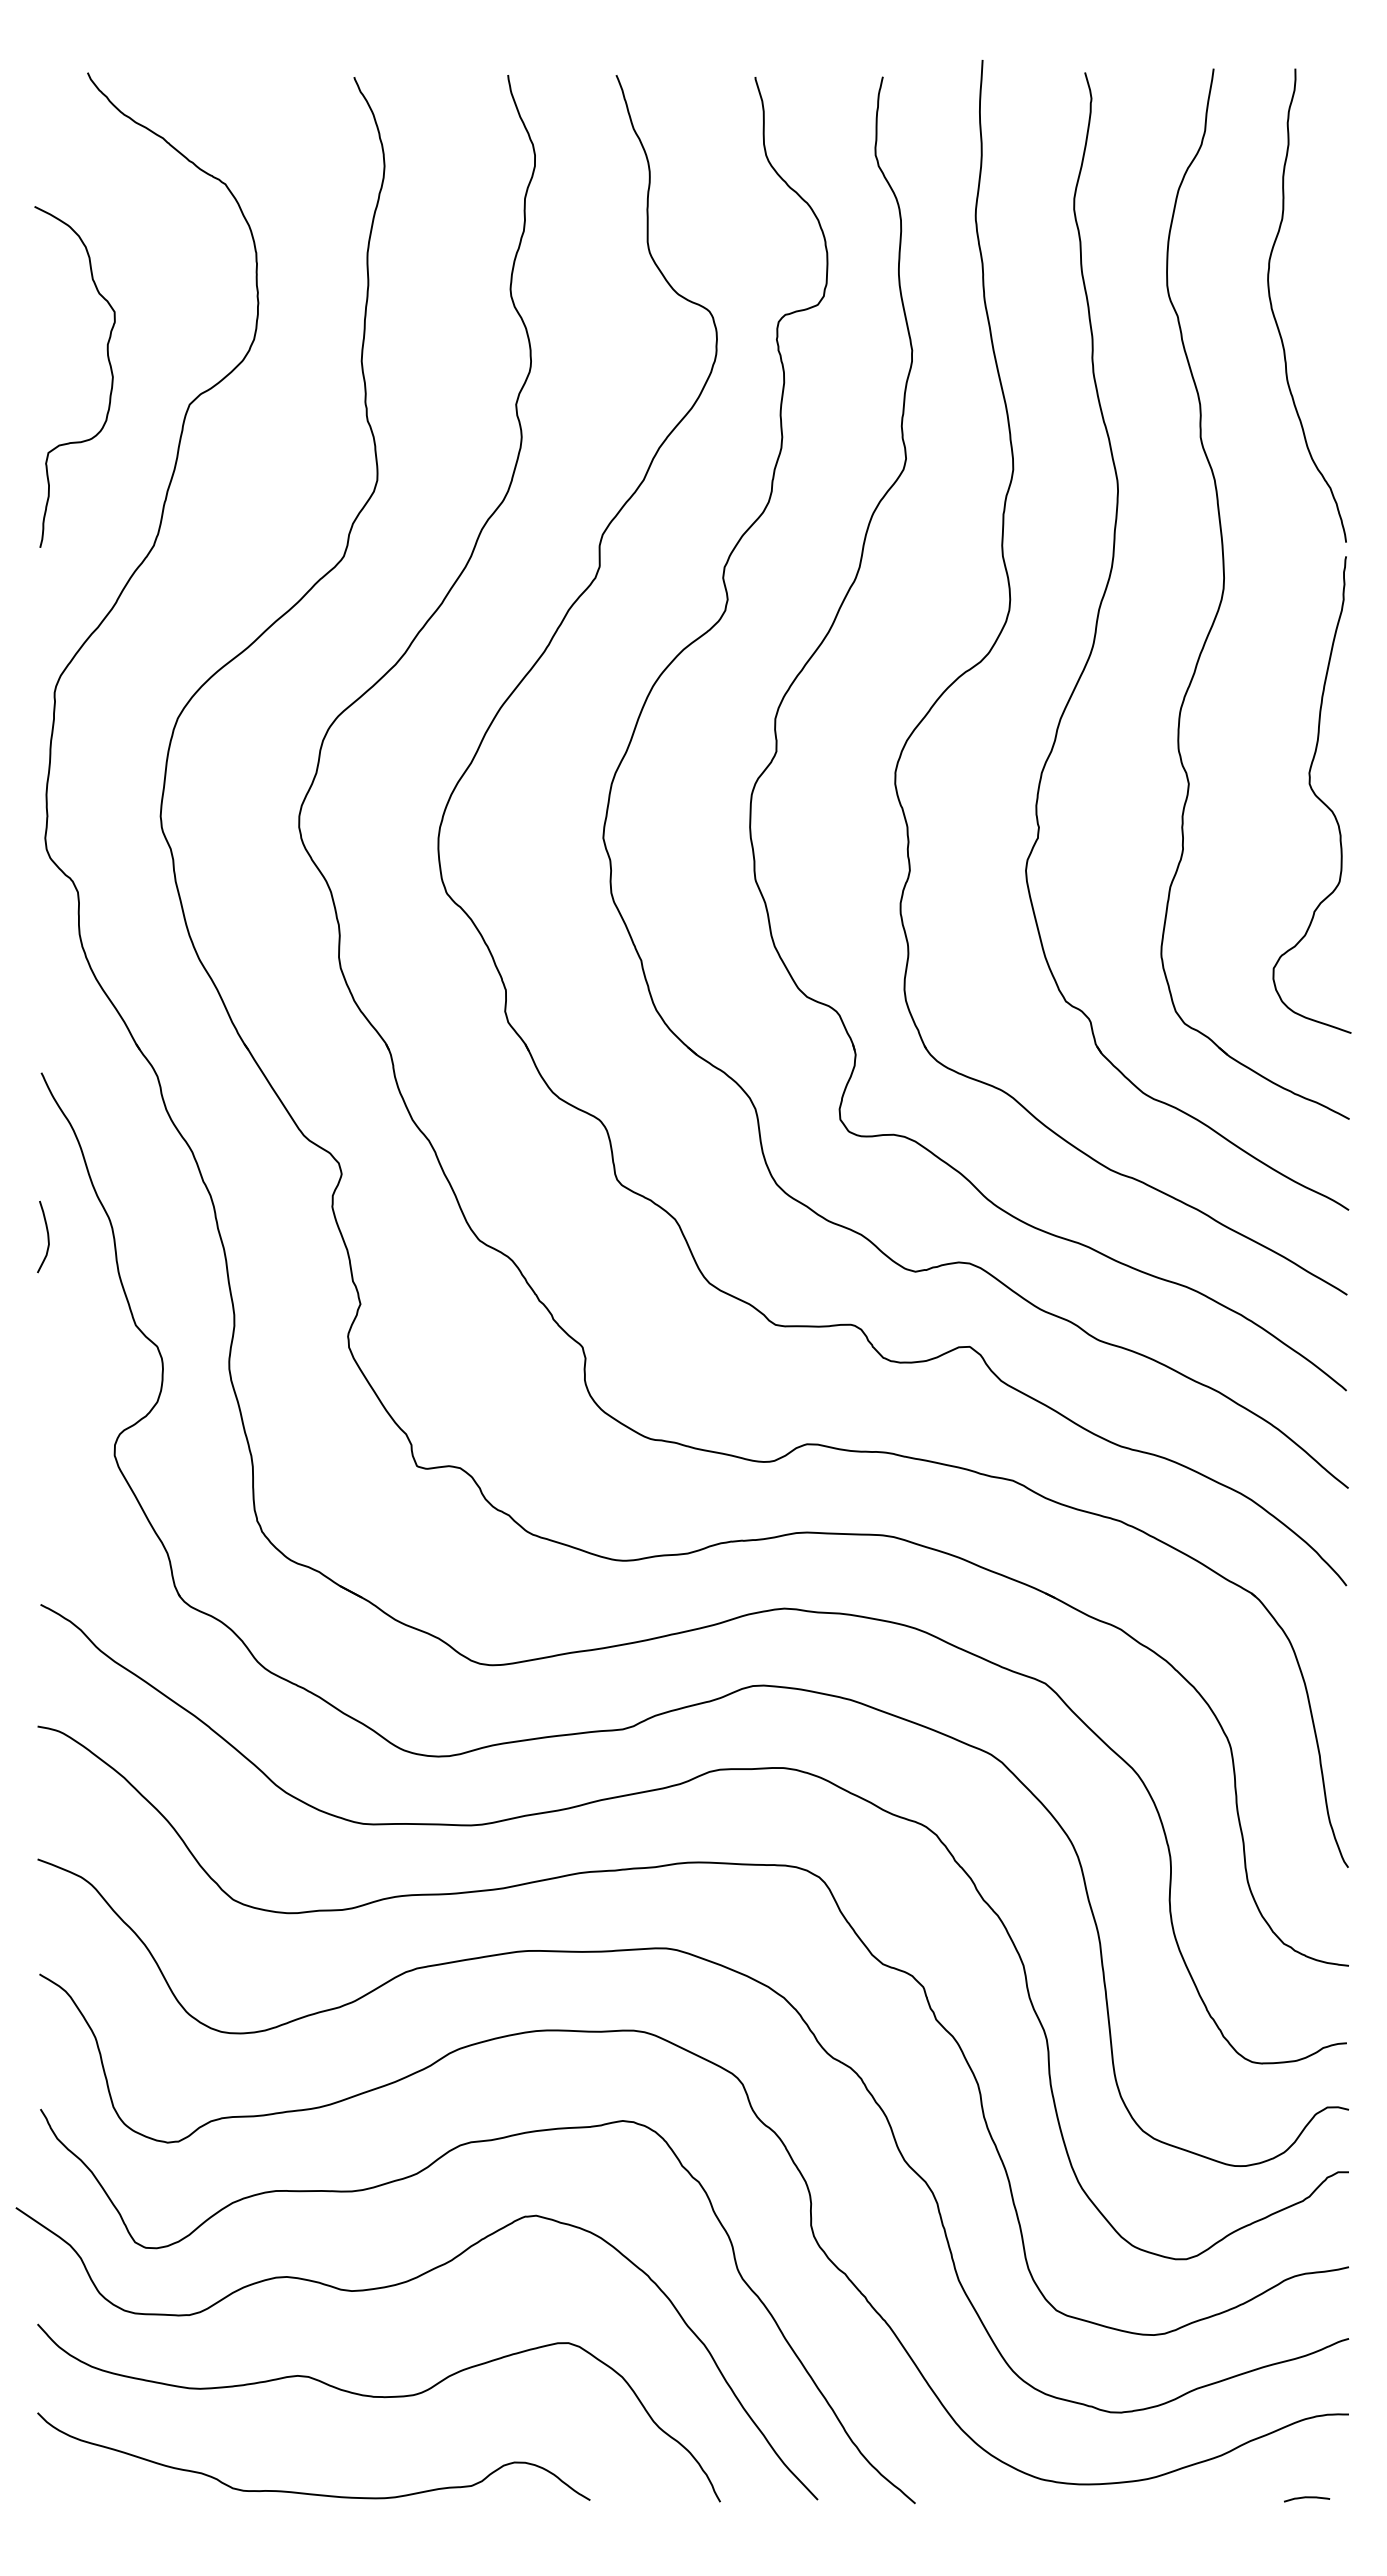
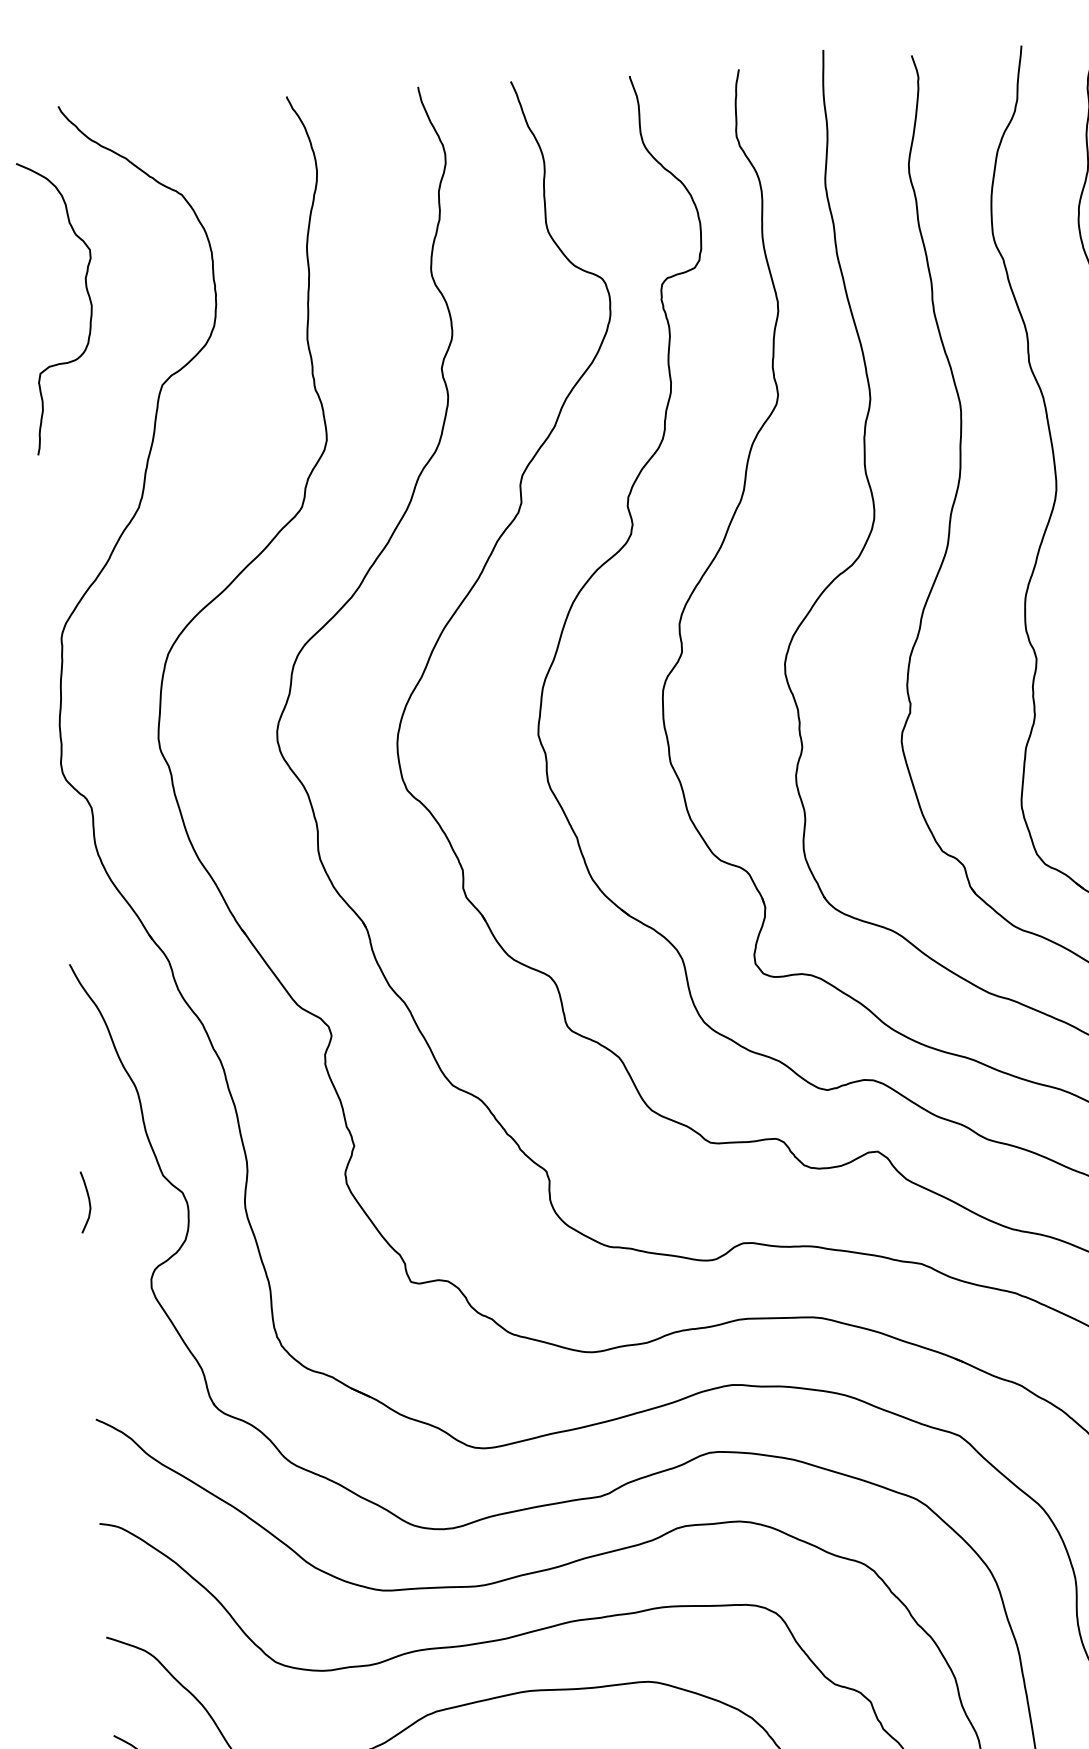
curve: (110, 371) -> (89, 300), moved
curve: (47, 1236) -> (88, 1201), moved

